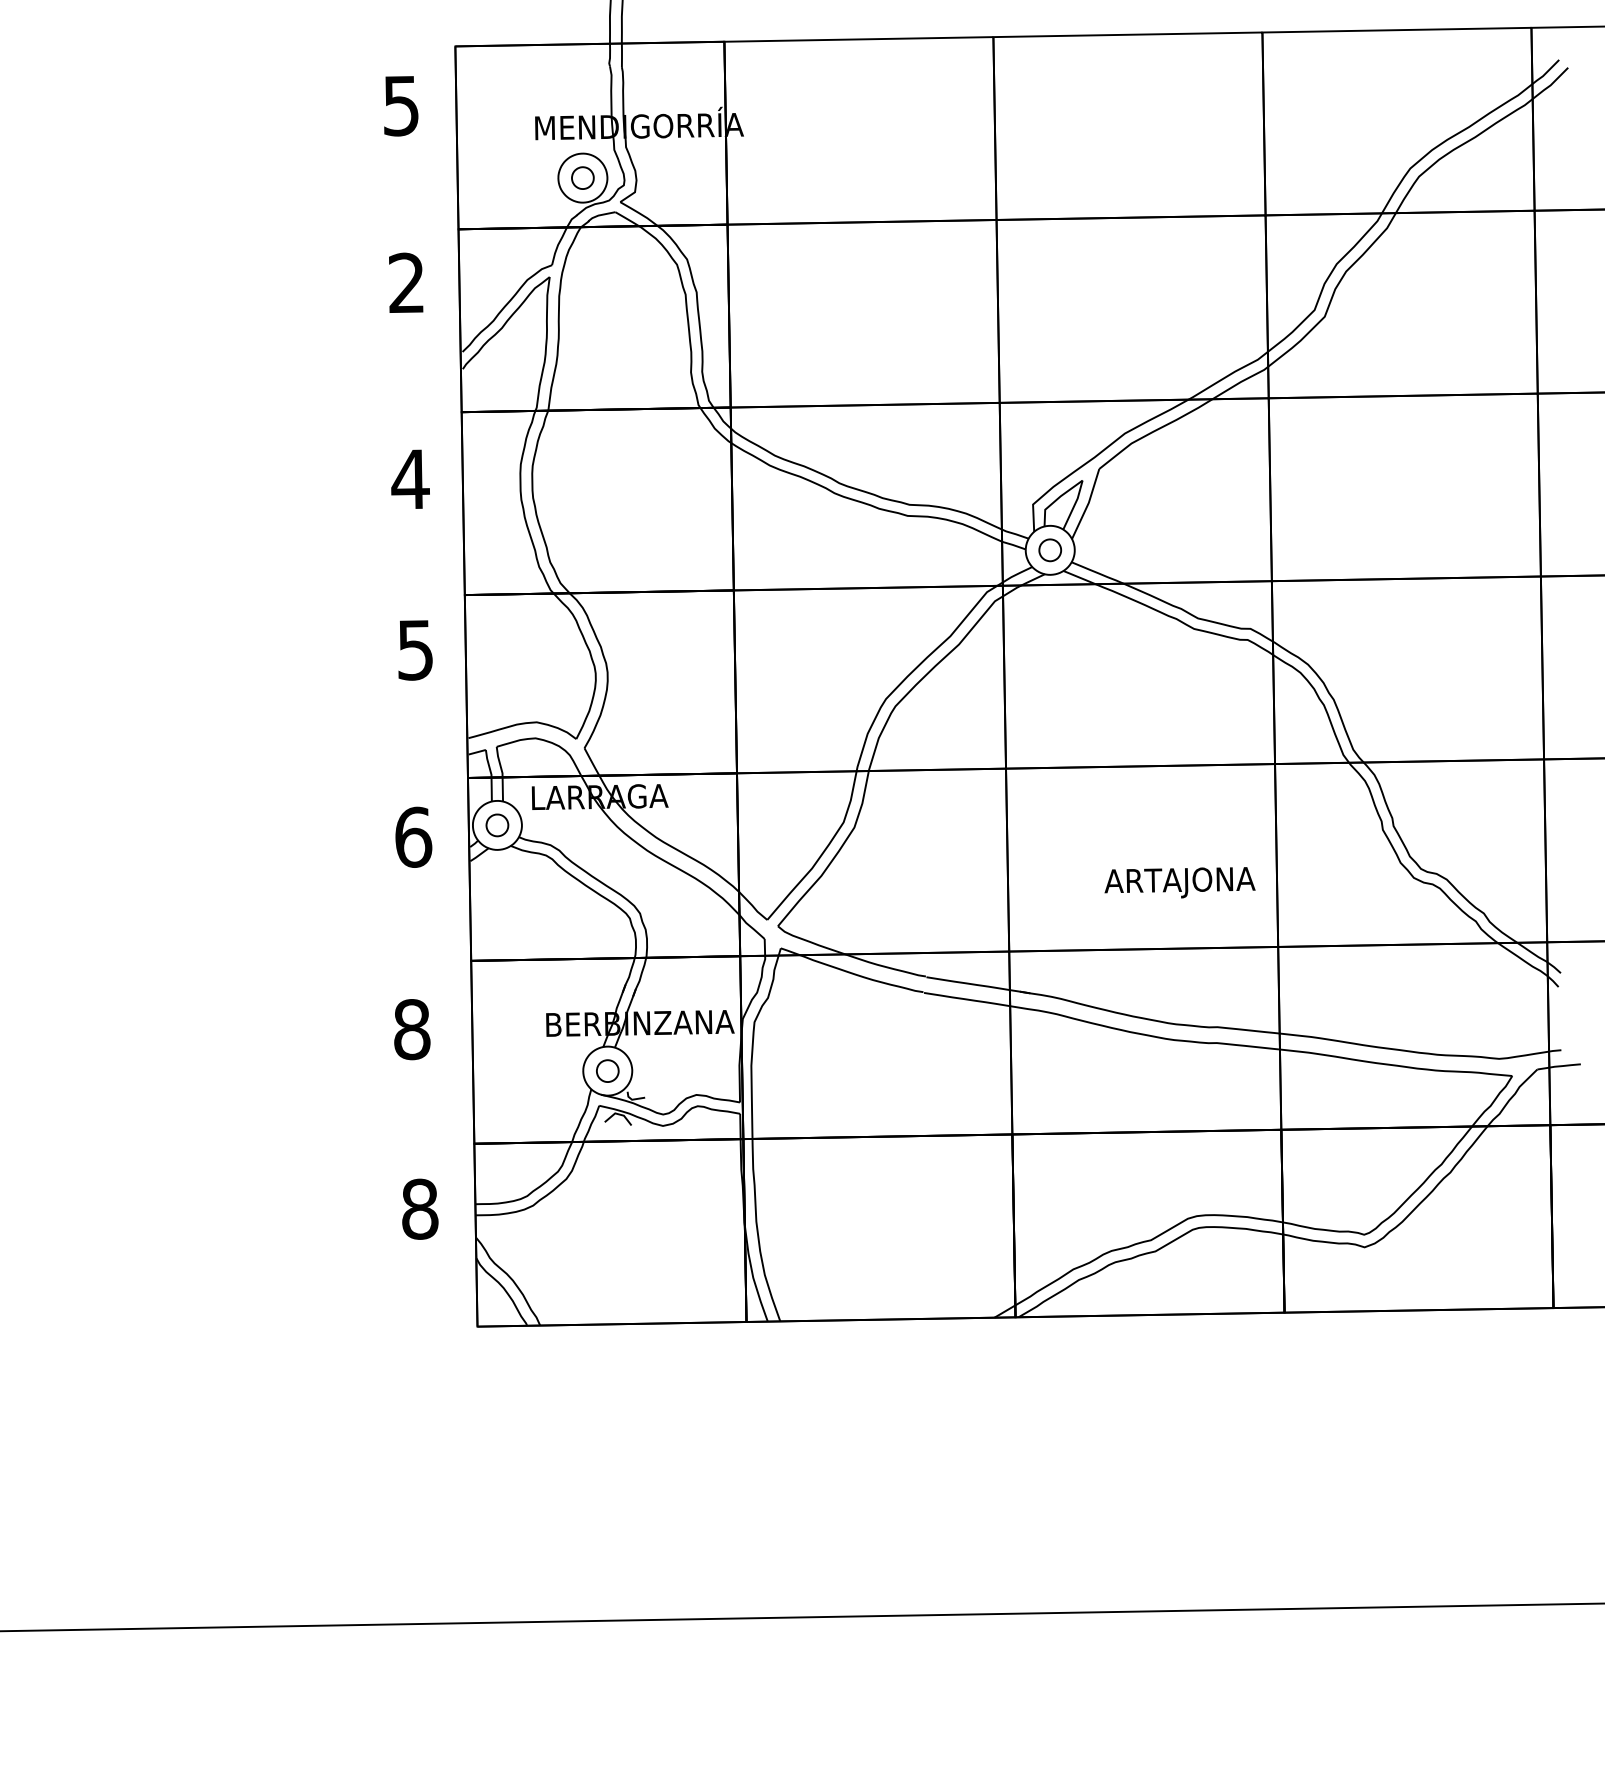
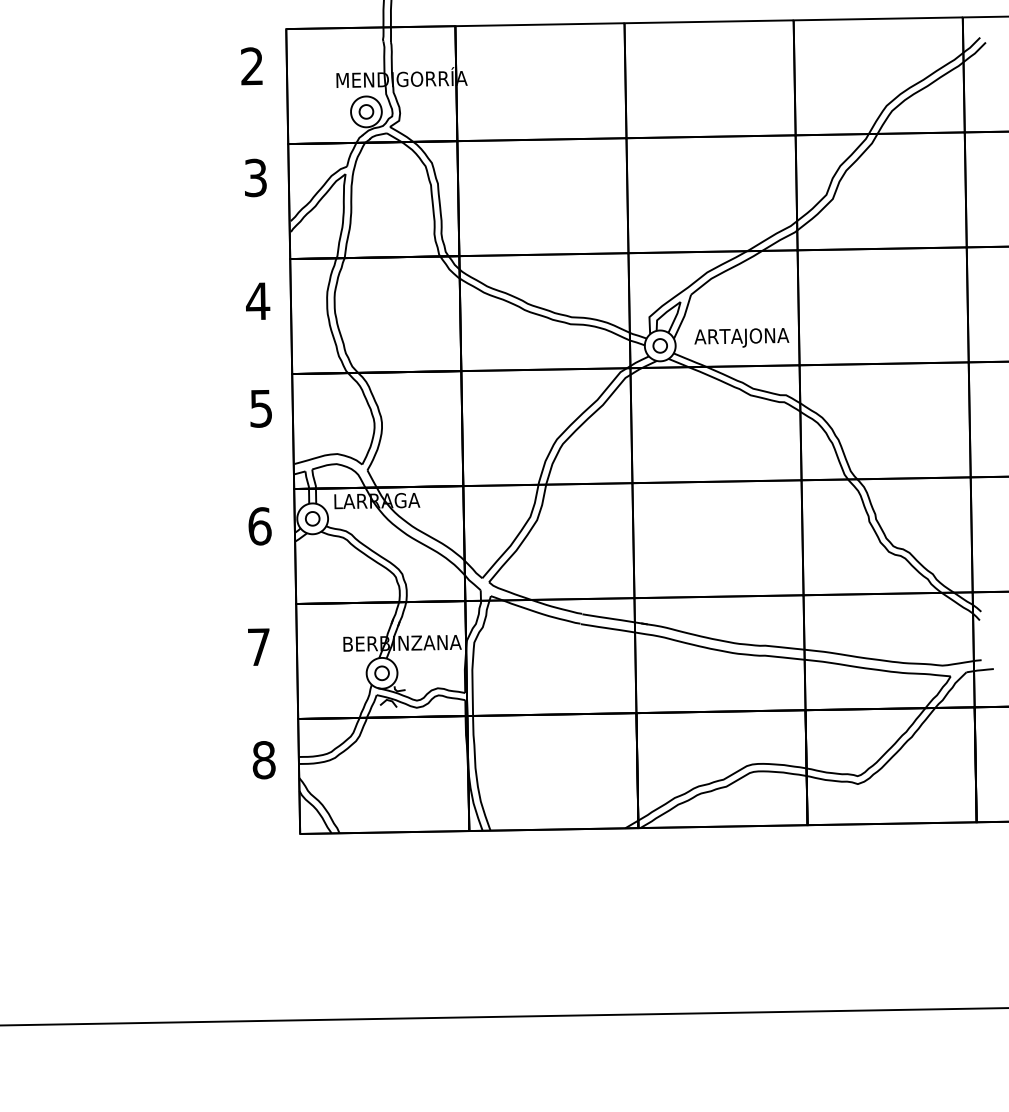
text: (400, 105) -> (251, 66), 5 -> 2
text: (406, 284) -> (255, 178), 2 -> 3
text: (1179, 882) -> (741, 337), moved
text: (411, 1030) -> (258, 647), 8 -> 7

